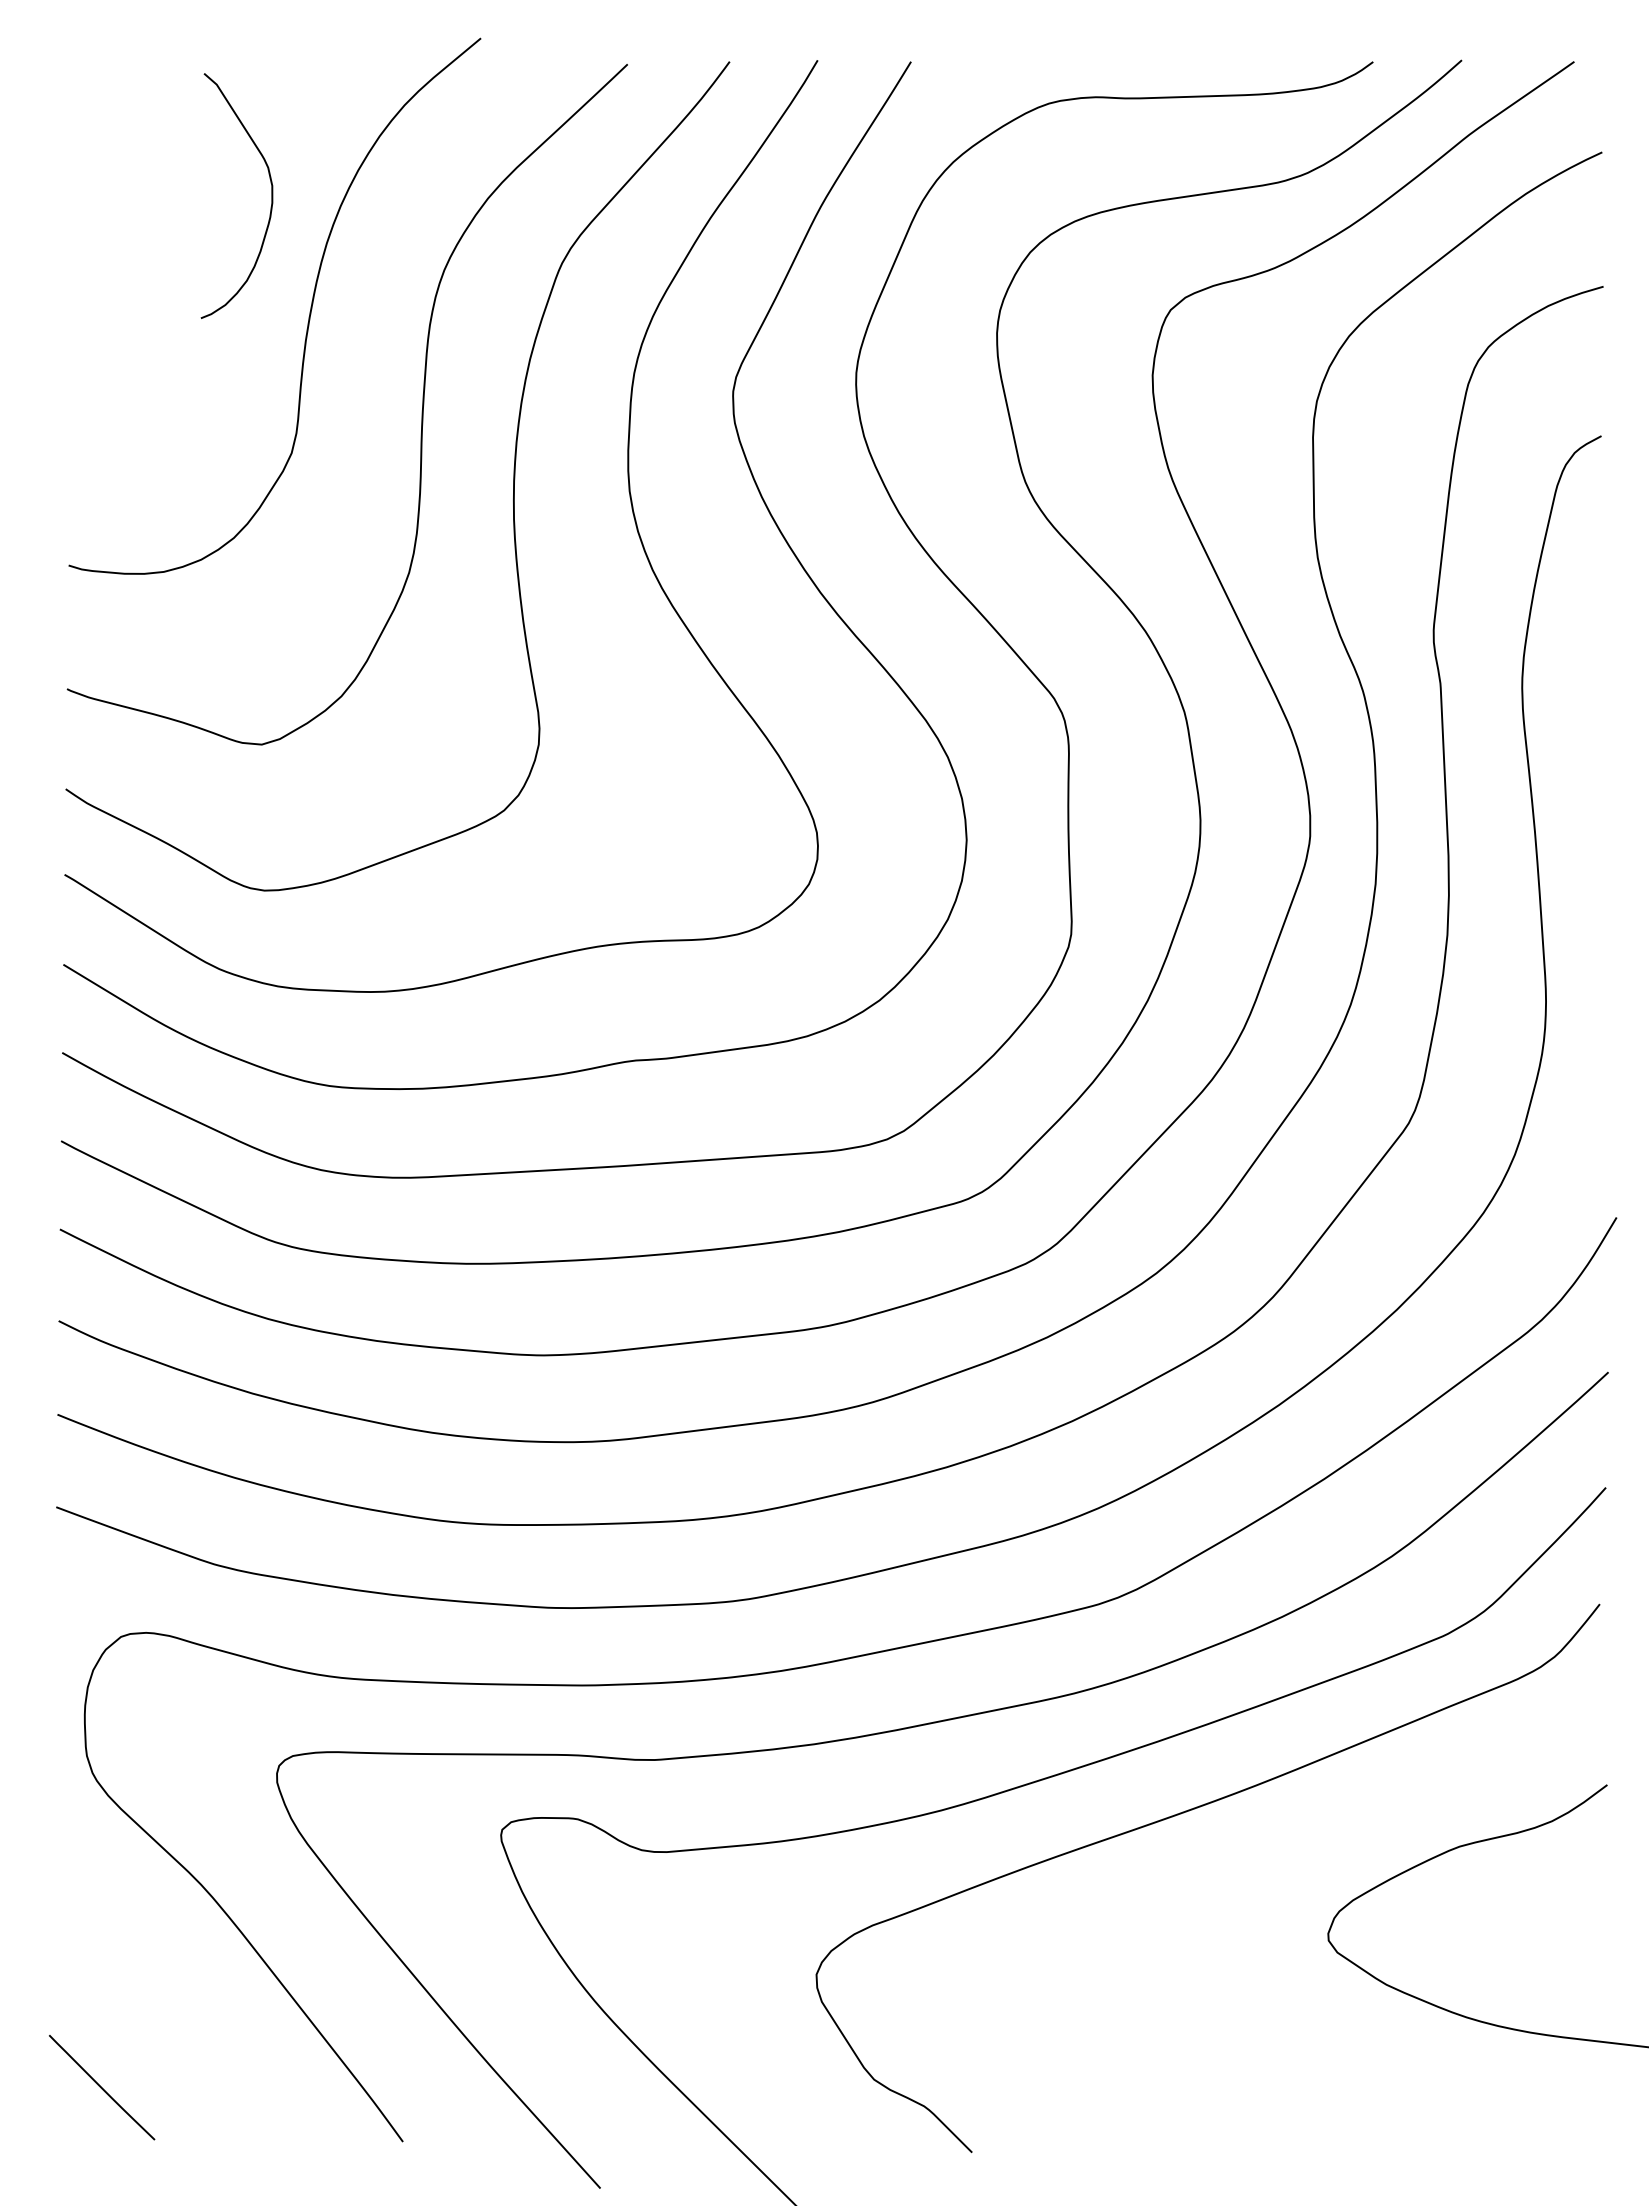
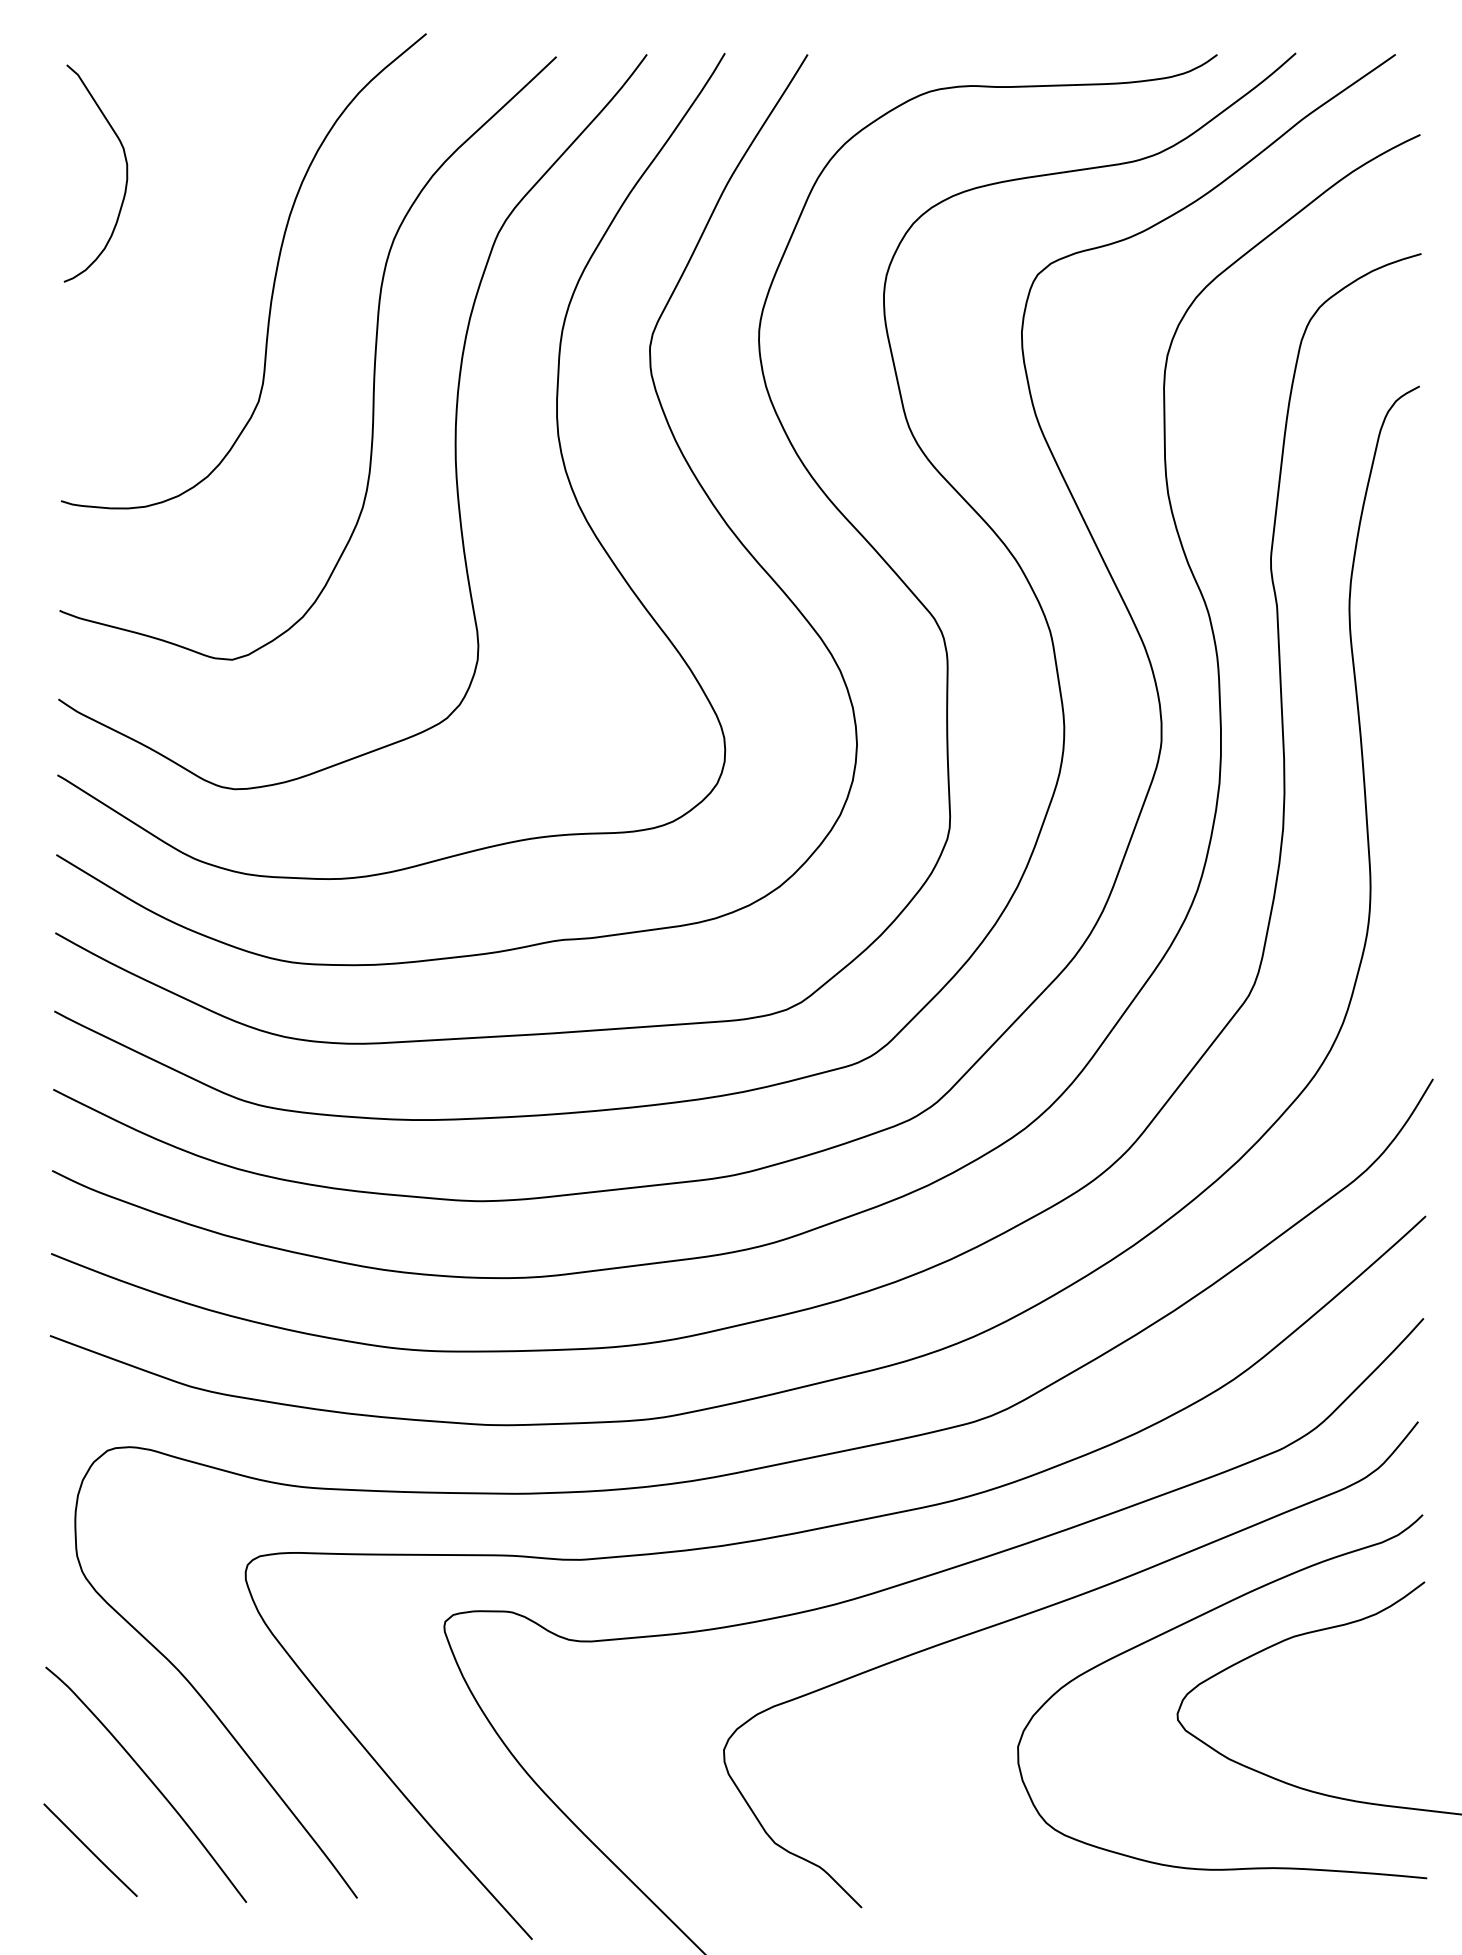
curve: (271, 195) -> (126, 173), moved
curve: (1339, 1831) -> (1187, 1623), added
curve: (170, 2011) -> (151, 1782), added

